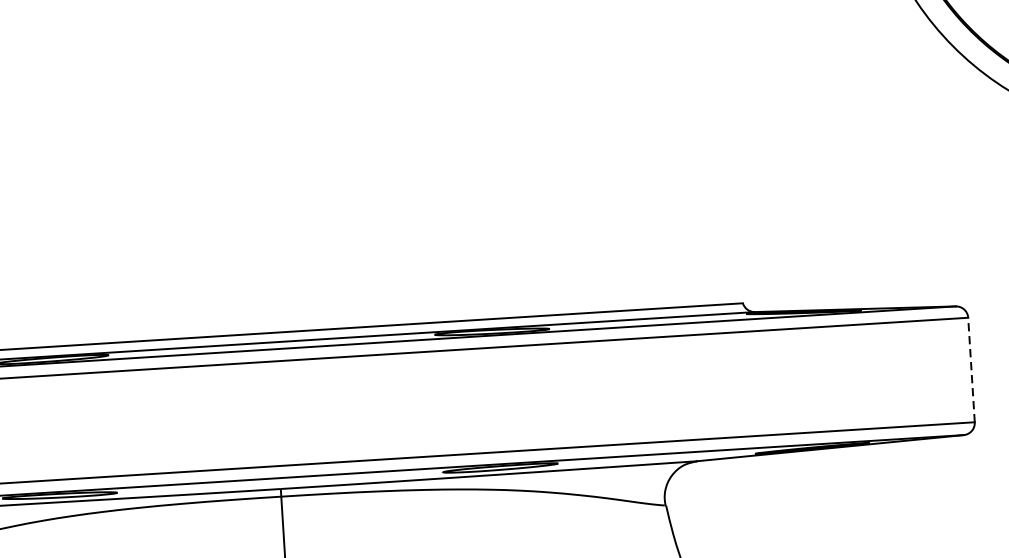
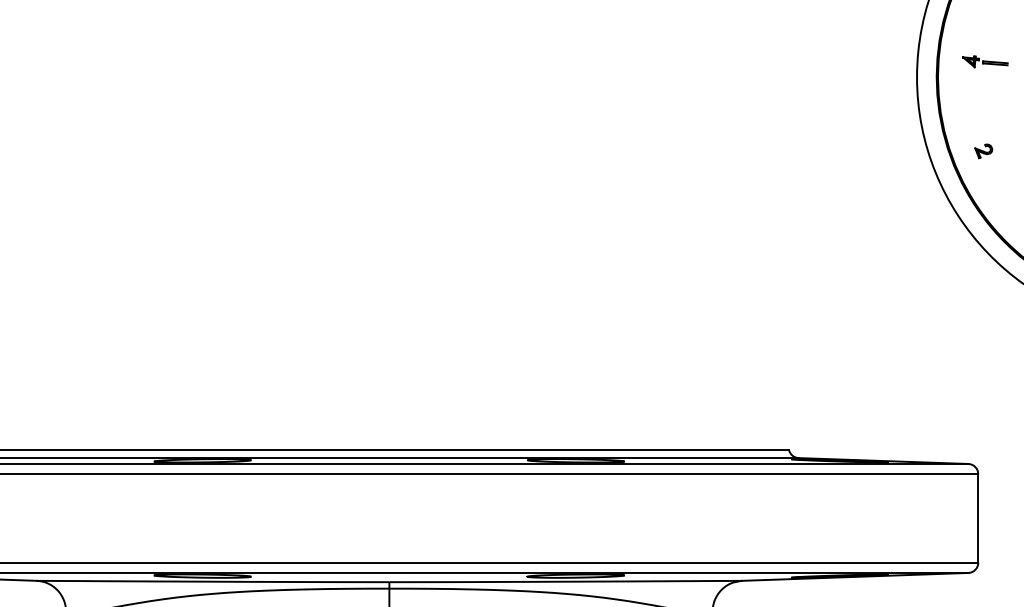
line: (971, 368) -> (978, 517), dashed -> solid

